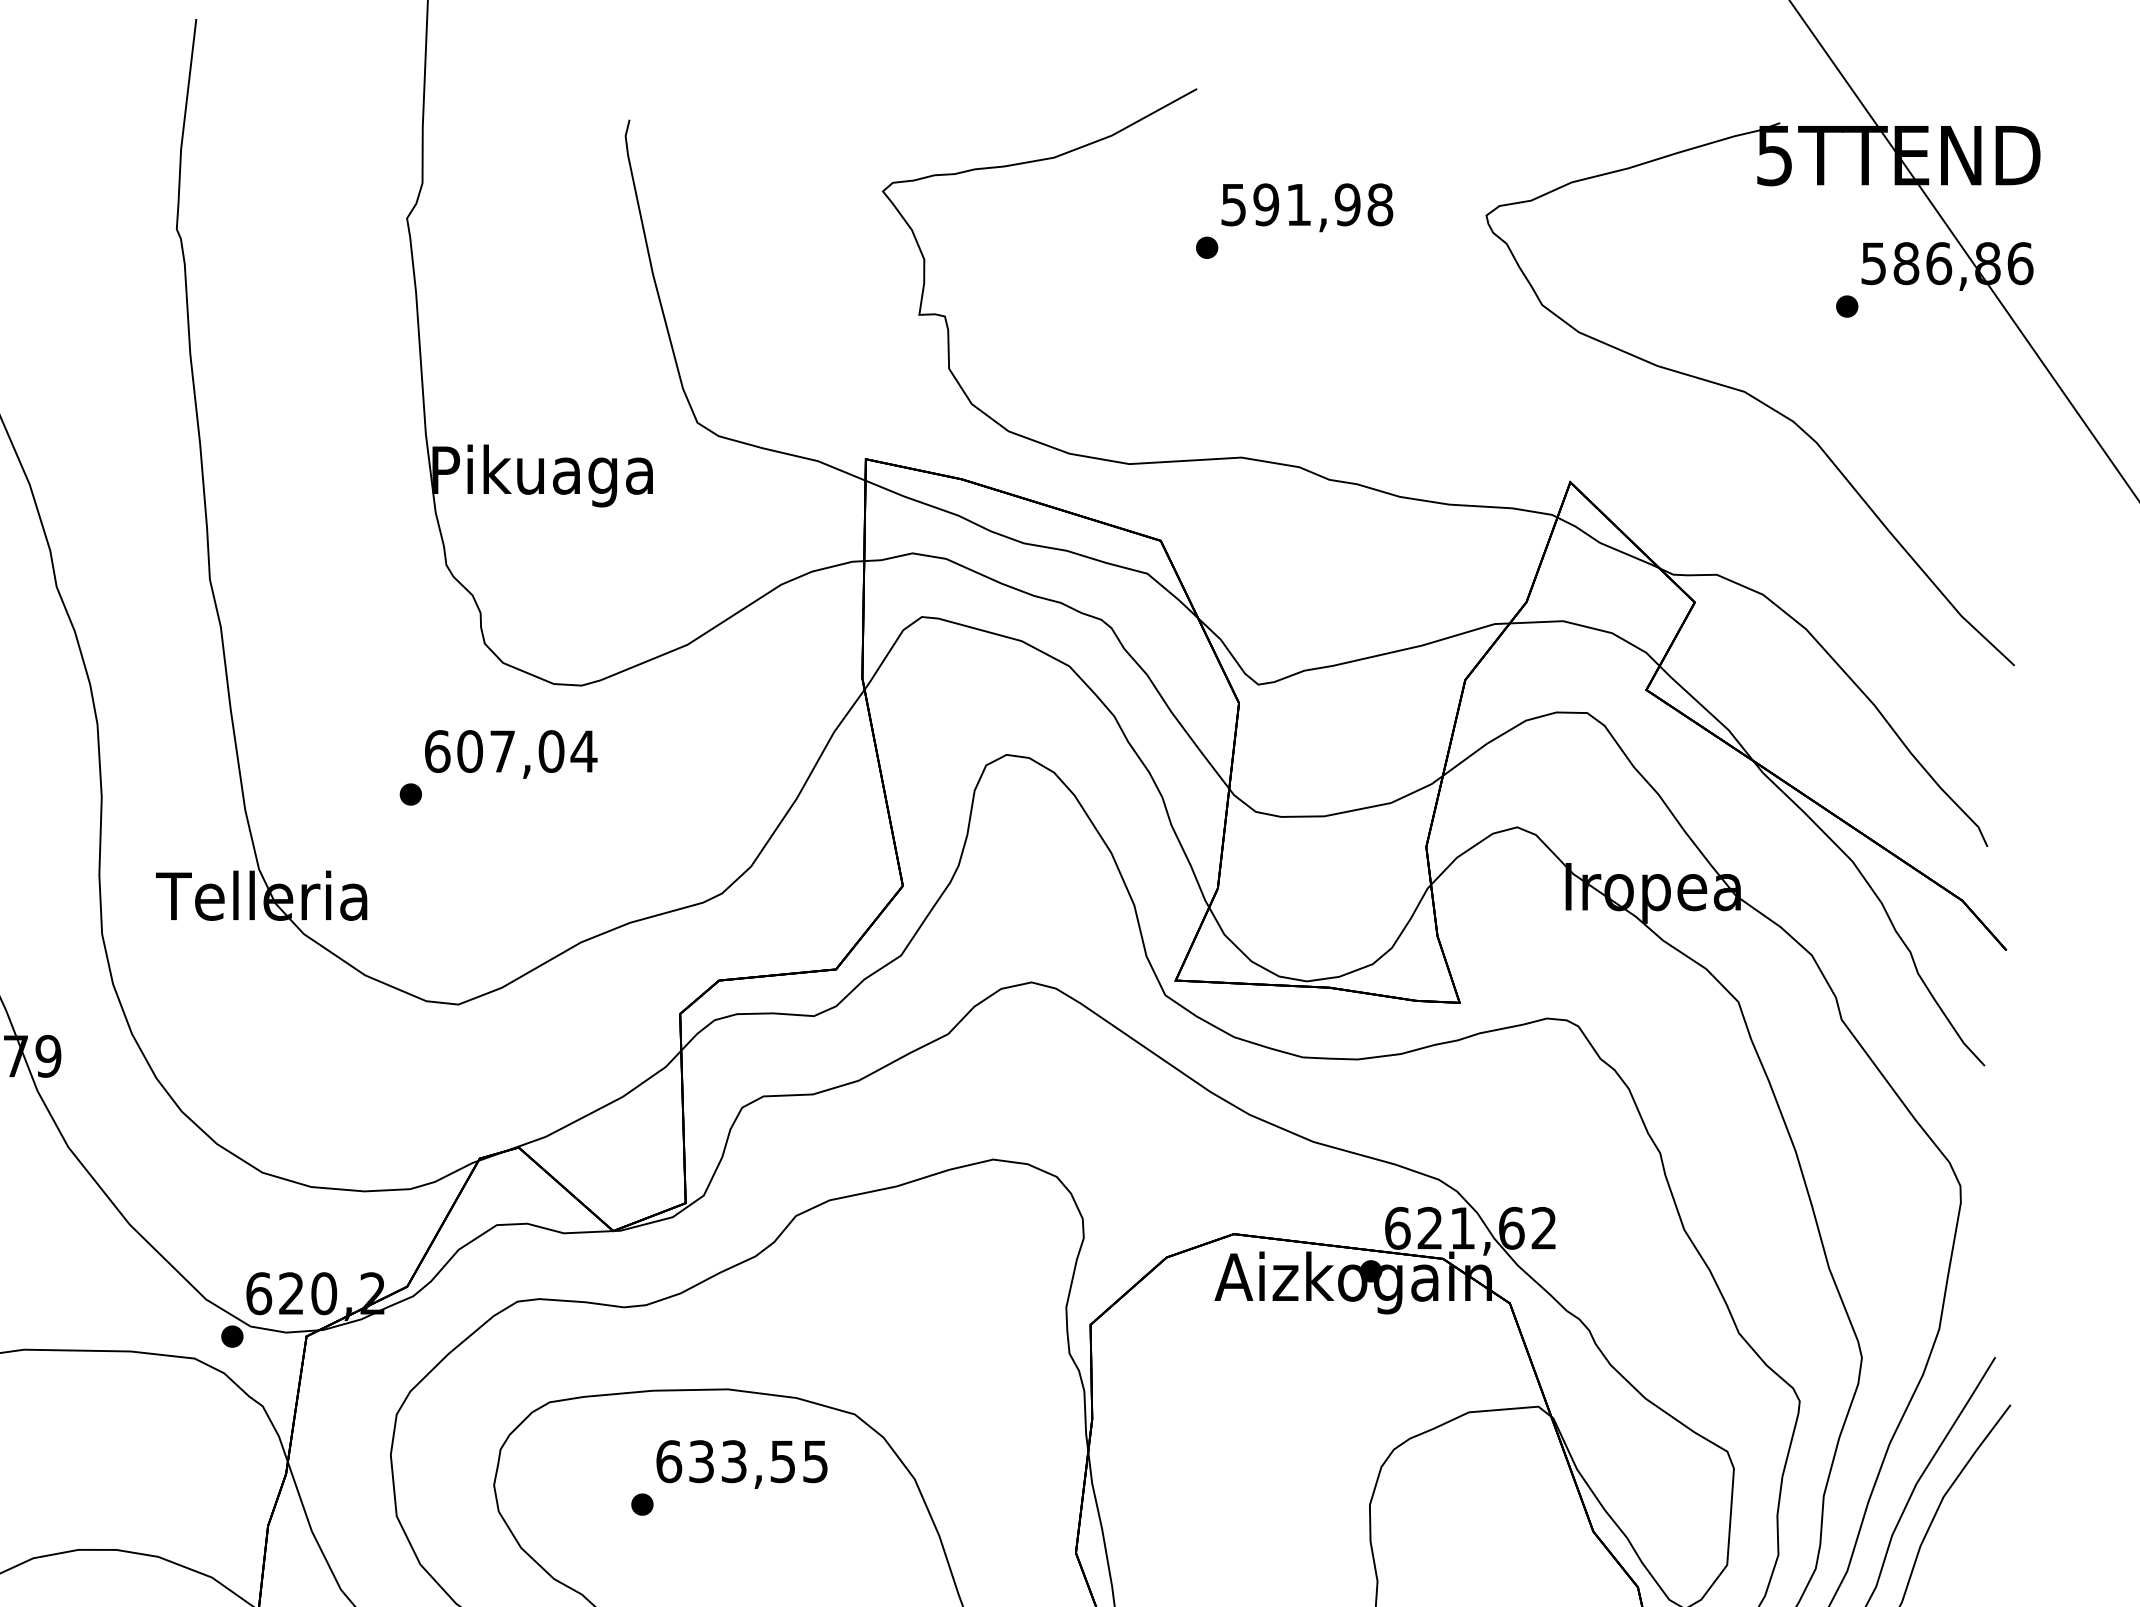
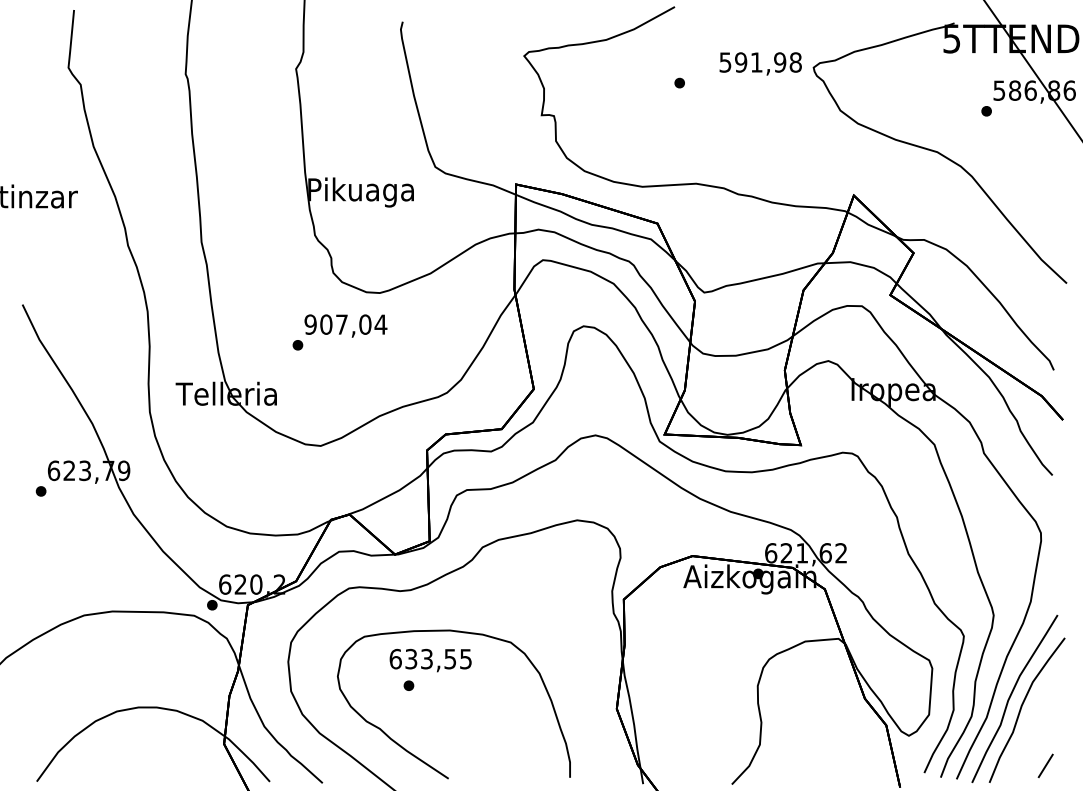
text: (1306, 206) -> (760, 63), moved
text: (437, 751) -> (310, 324), 607,04 -> 907,04
text: (741, 1464) -> (430, 660), moved

